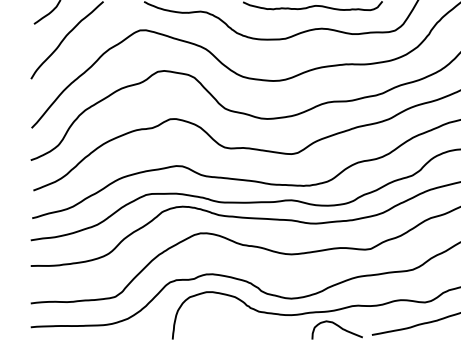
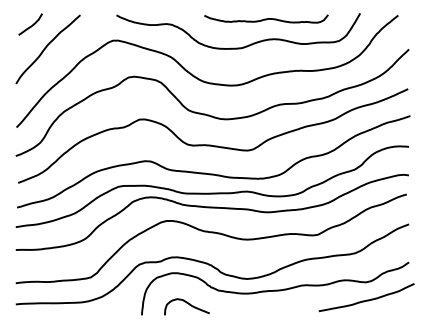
curve: (338, 327) -> (188, 304), moved

